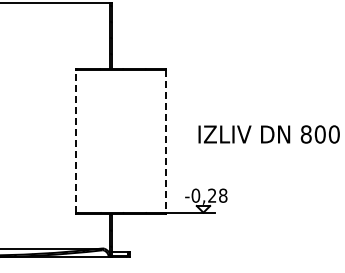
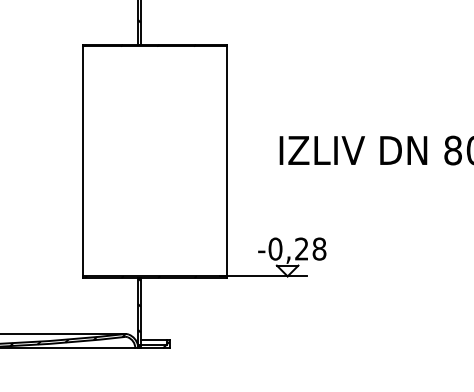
line: (76, 140) -> (83, 160), dashed -> solid
line: (165, 141) -> (226, 161), dashed -> solid

